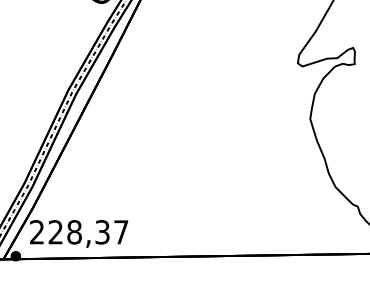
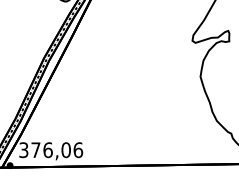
text: (79, 232) -> (51, 150), 228,37 -> 376,06

